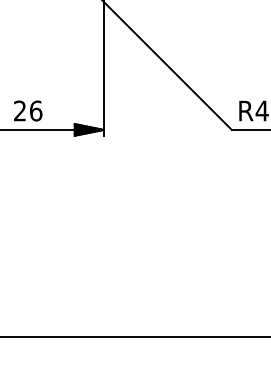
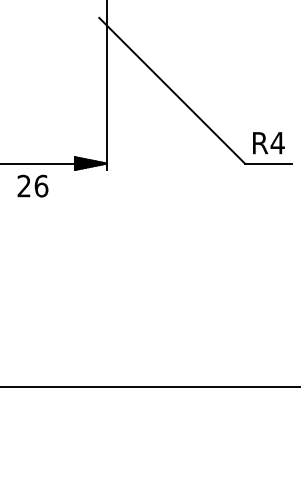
text: (27, 110) -> (32, 185), moved

